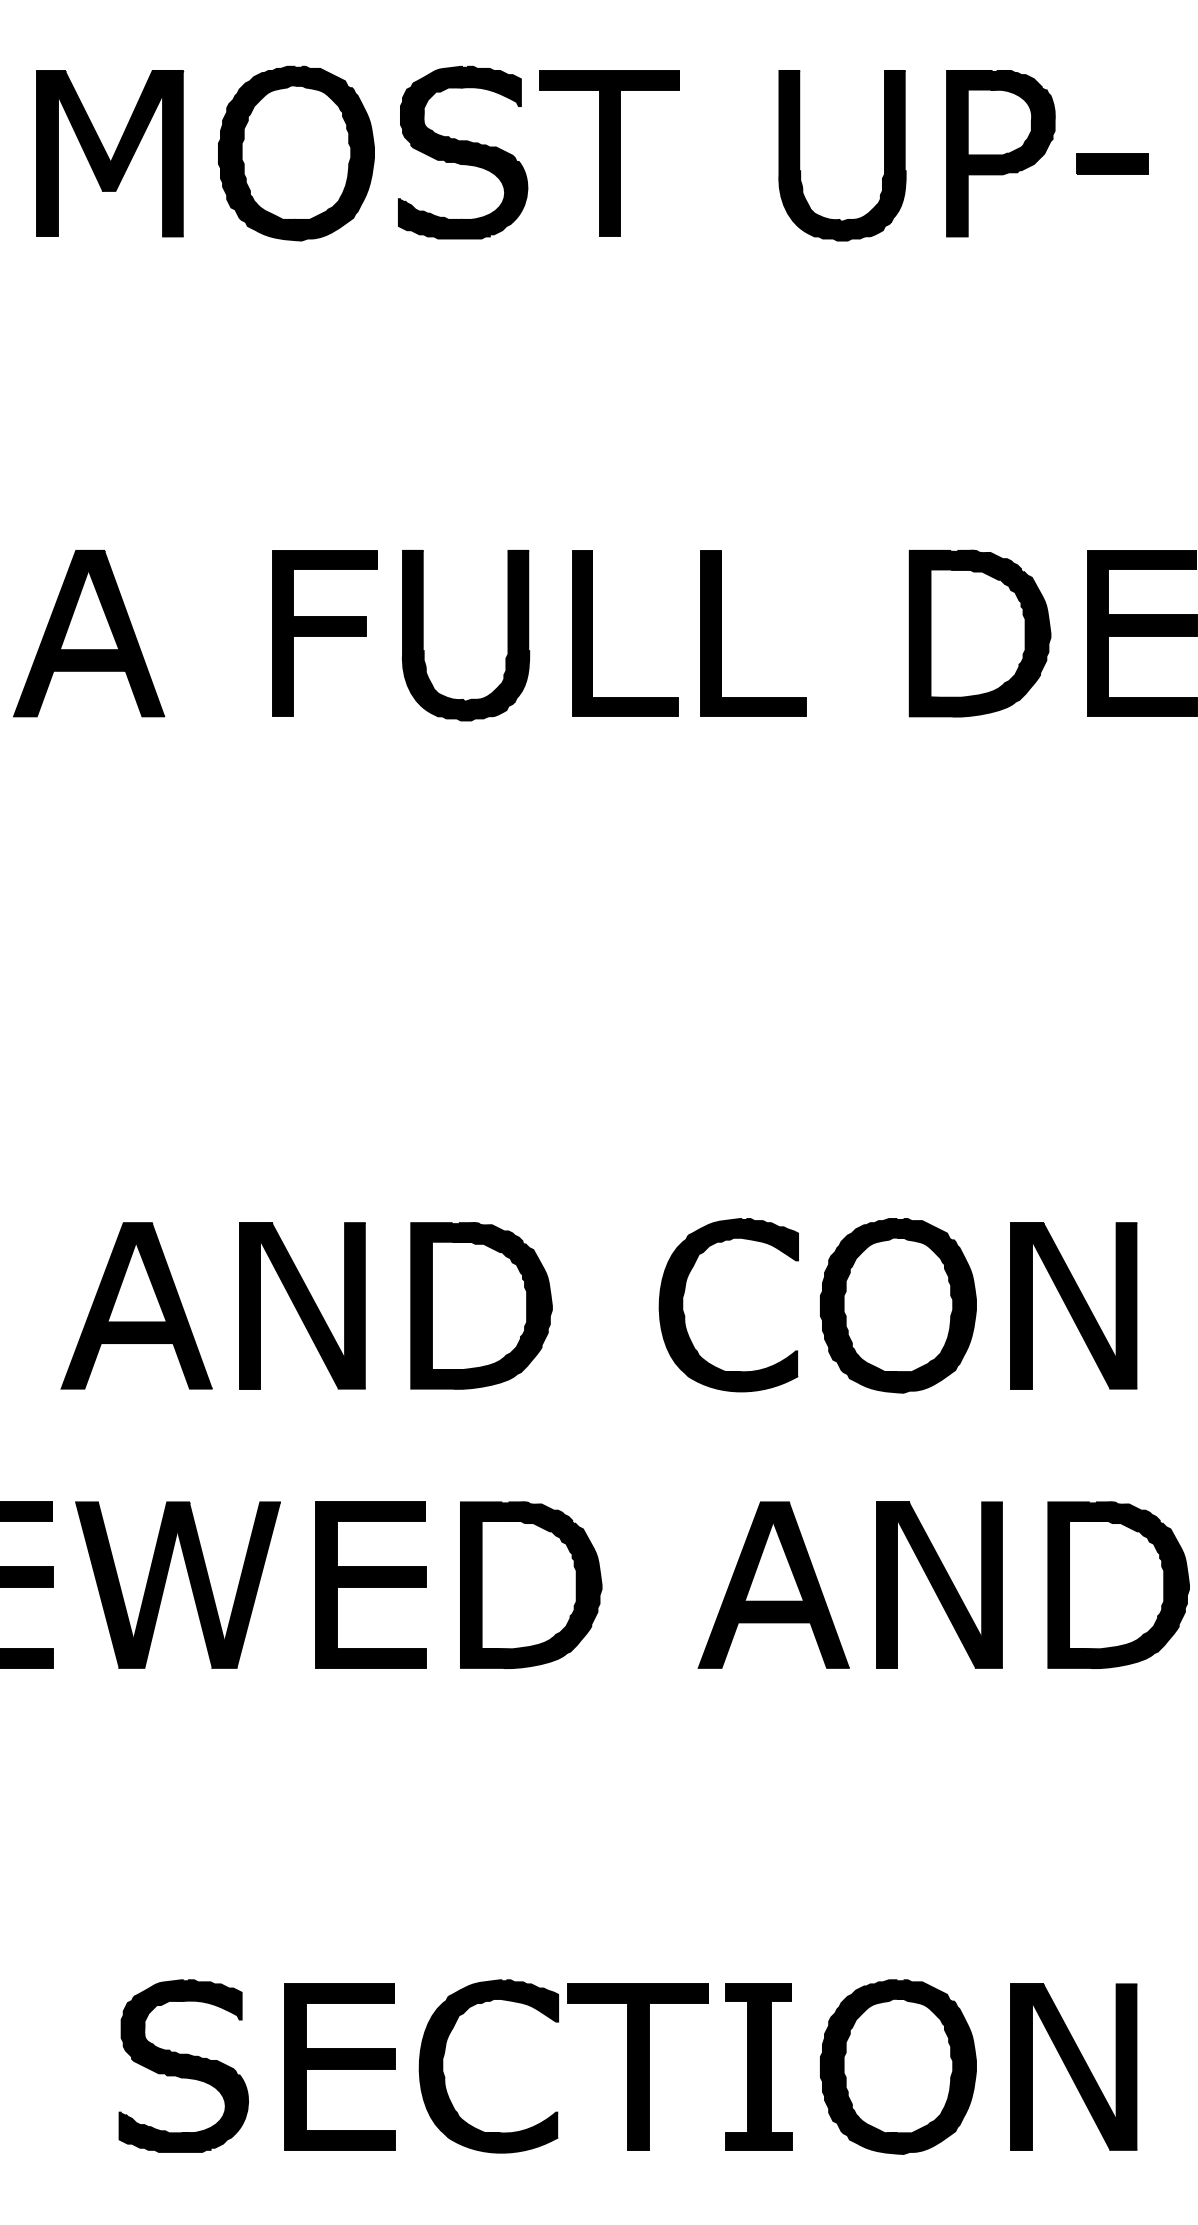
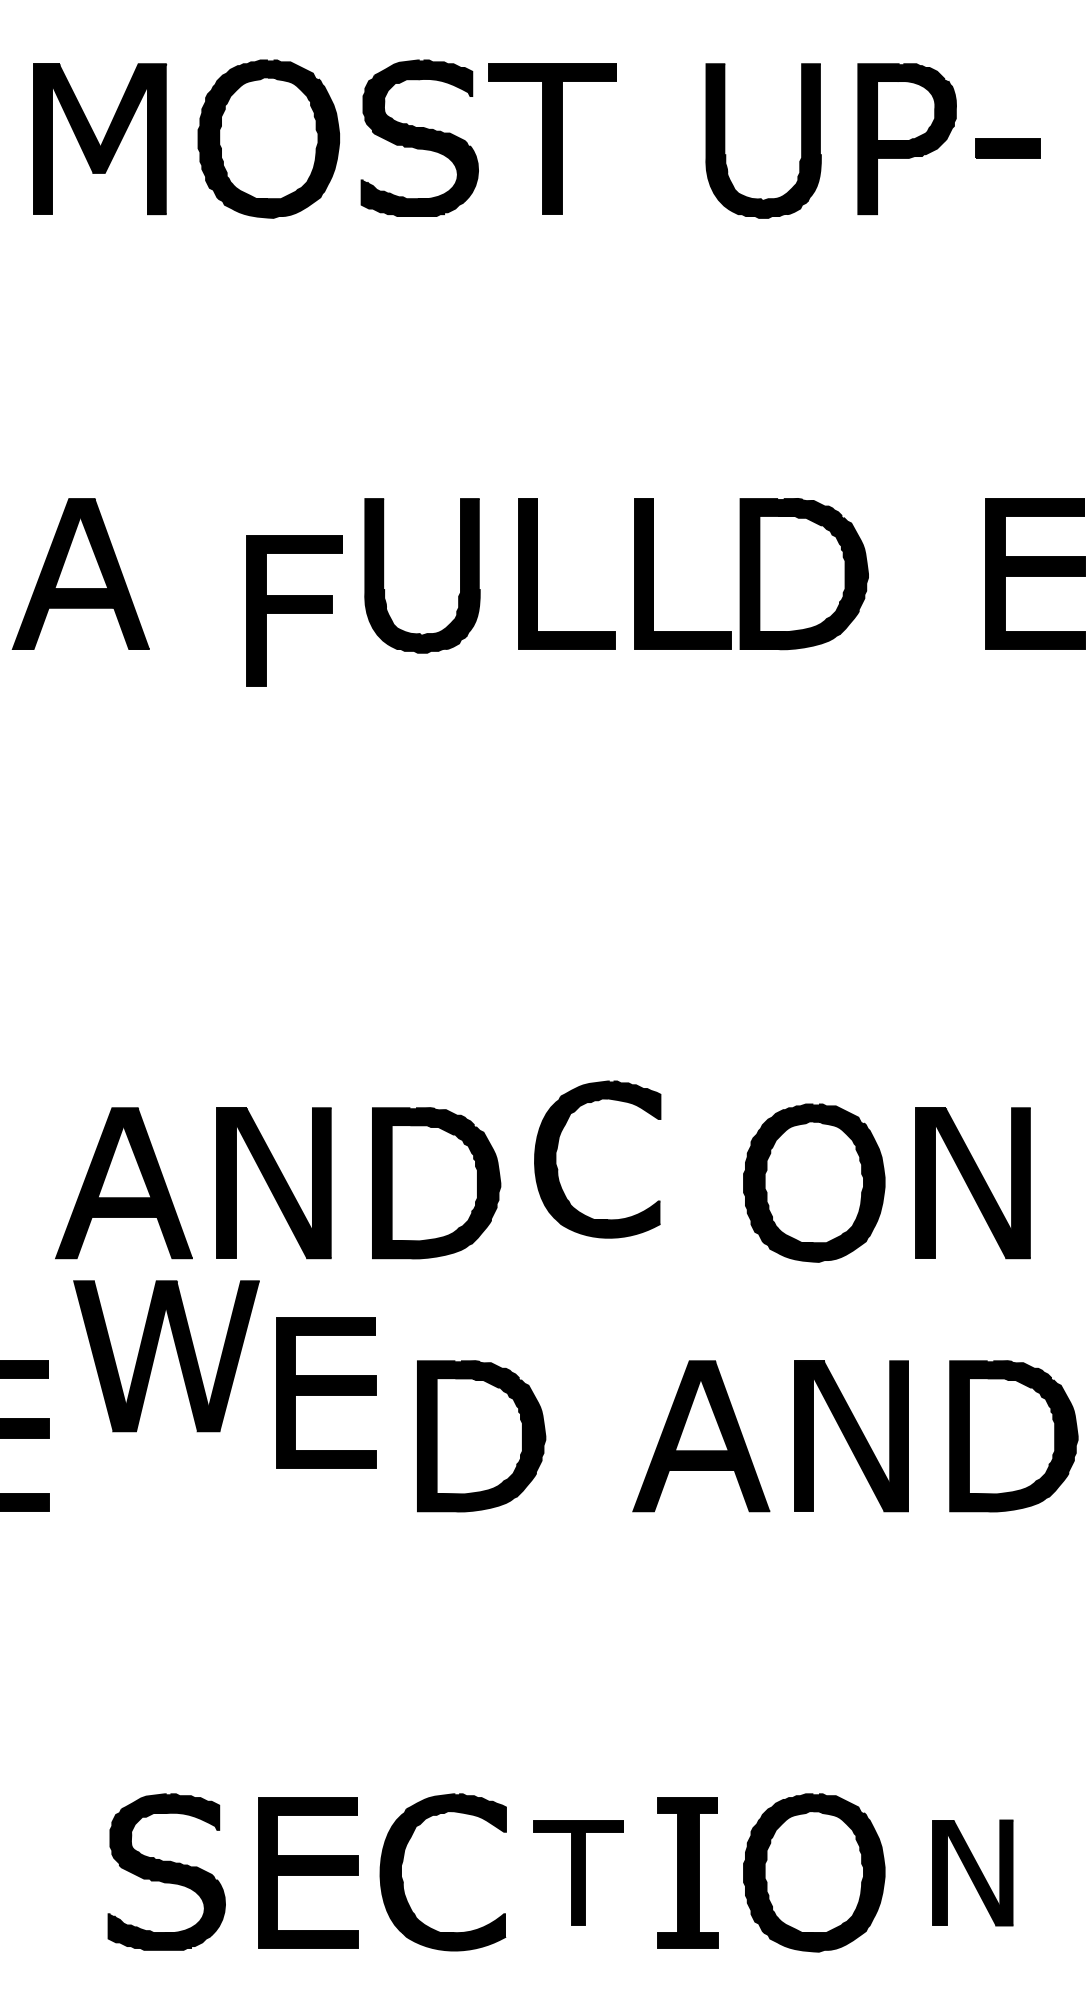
part: (324, 632) -> (294, 610), moved
part: (979, 634) -> (803, 574), moved
part: (685, 1316) -> (558, 1169), moved
part: (165, 1584) -> (155, 1355), moved
part: (371, 1584) -> (326, 1392), moved
part: (638, 2066) -> (578, 1872), size x0.7
part: (1072, 2066) -> (972, 1872), size x0.7

